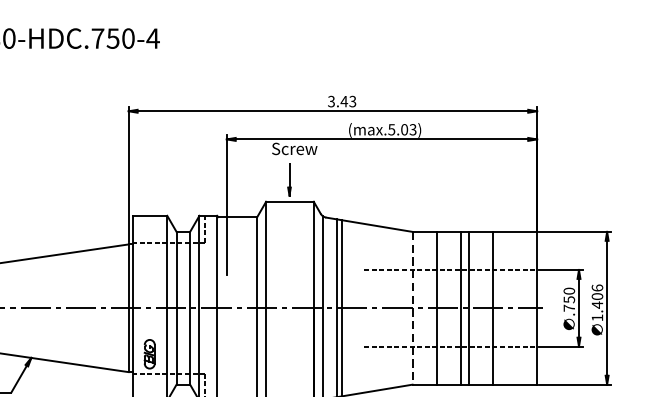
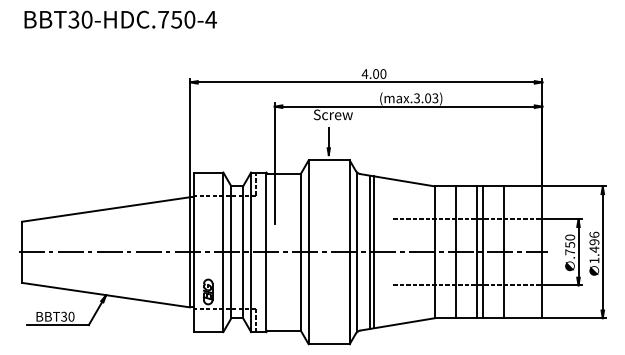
text: (341, 100) -> (373, 73), 3.43 -> 4.00
text: (391, 128) -> (416, 97), (max.5.03) -> (max.3.03)
text: (597, 296) -> (594, 242), 1.406 -> 1.496
line: (412, 308) -> (434, 252), dashed -> solid

